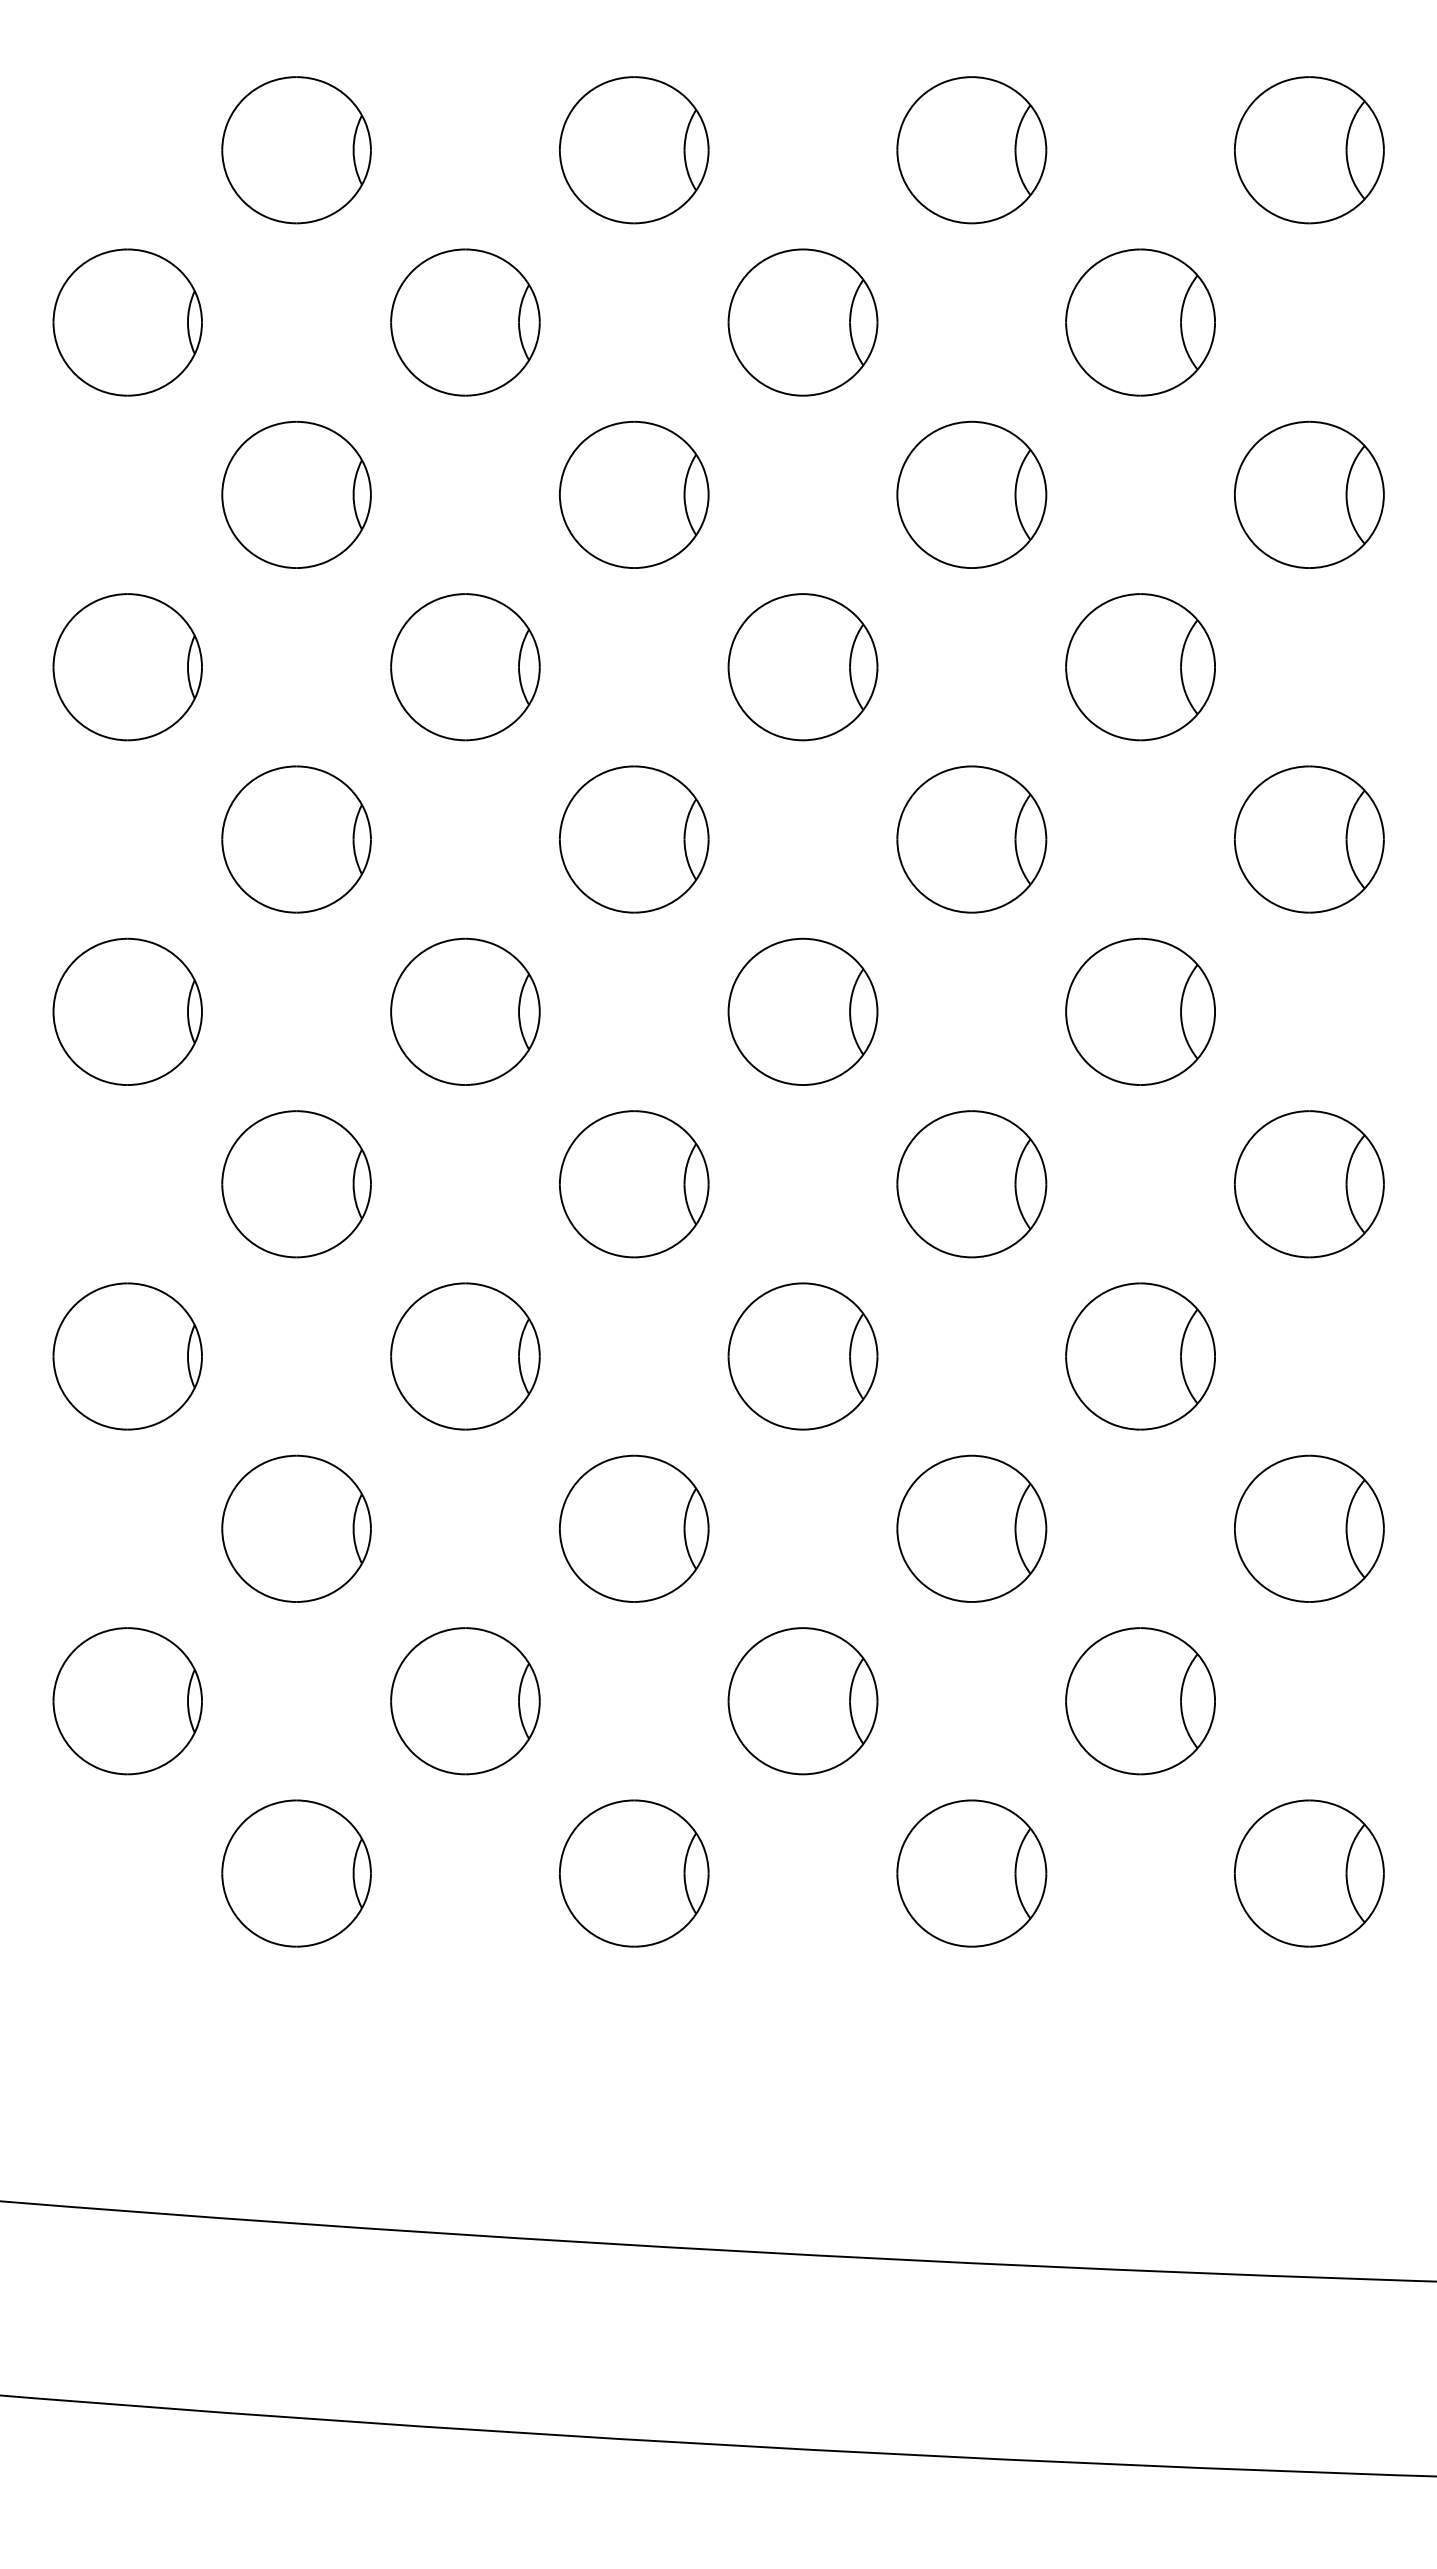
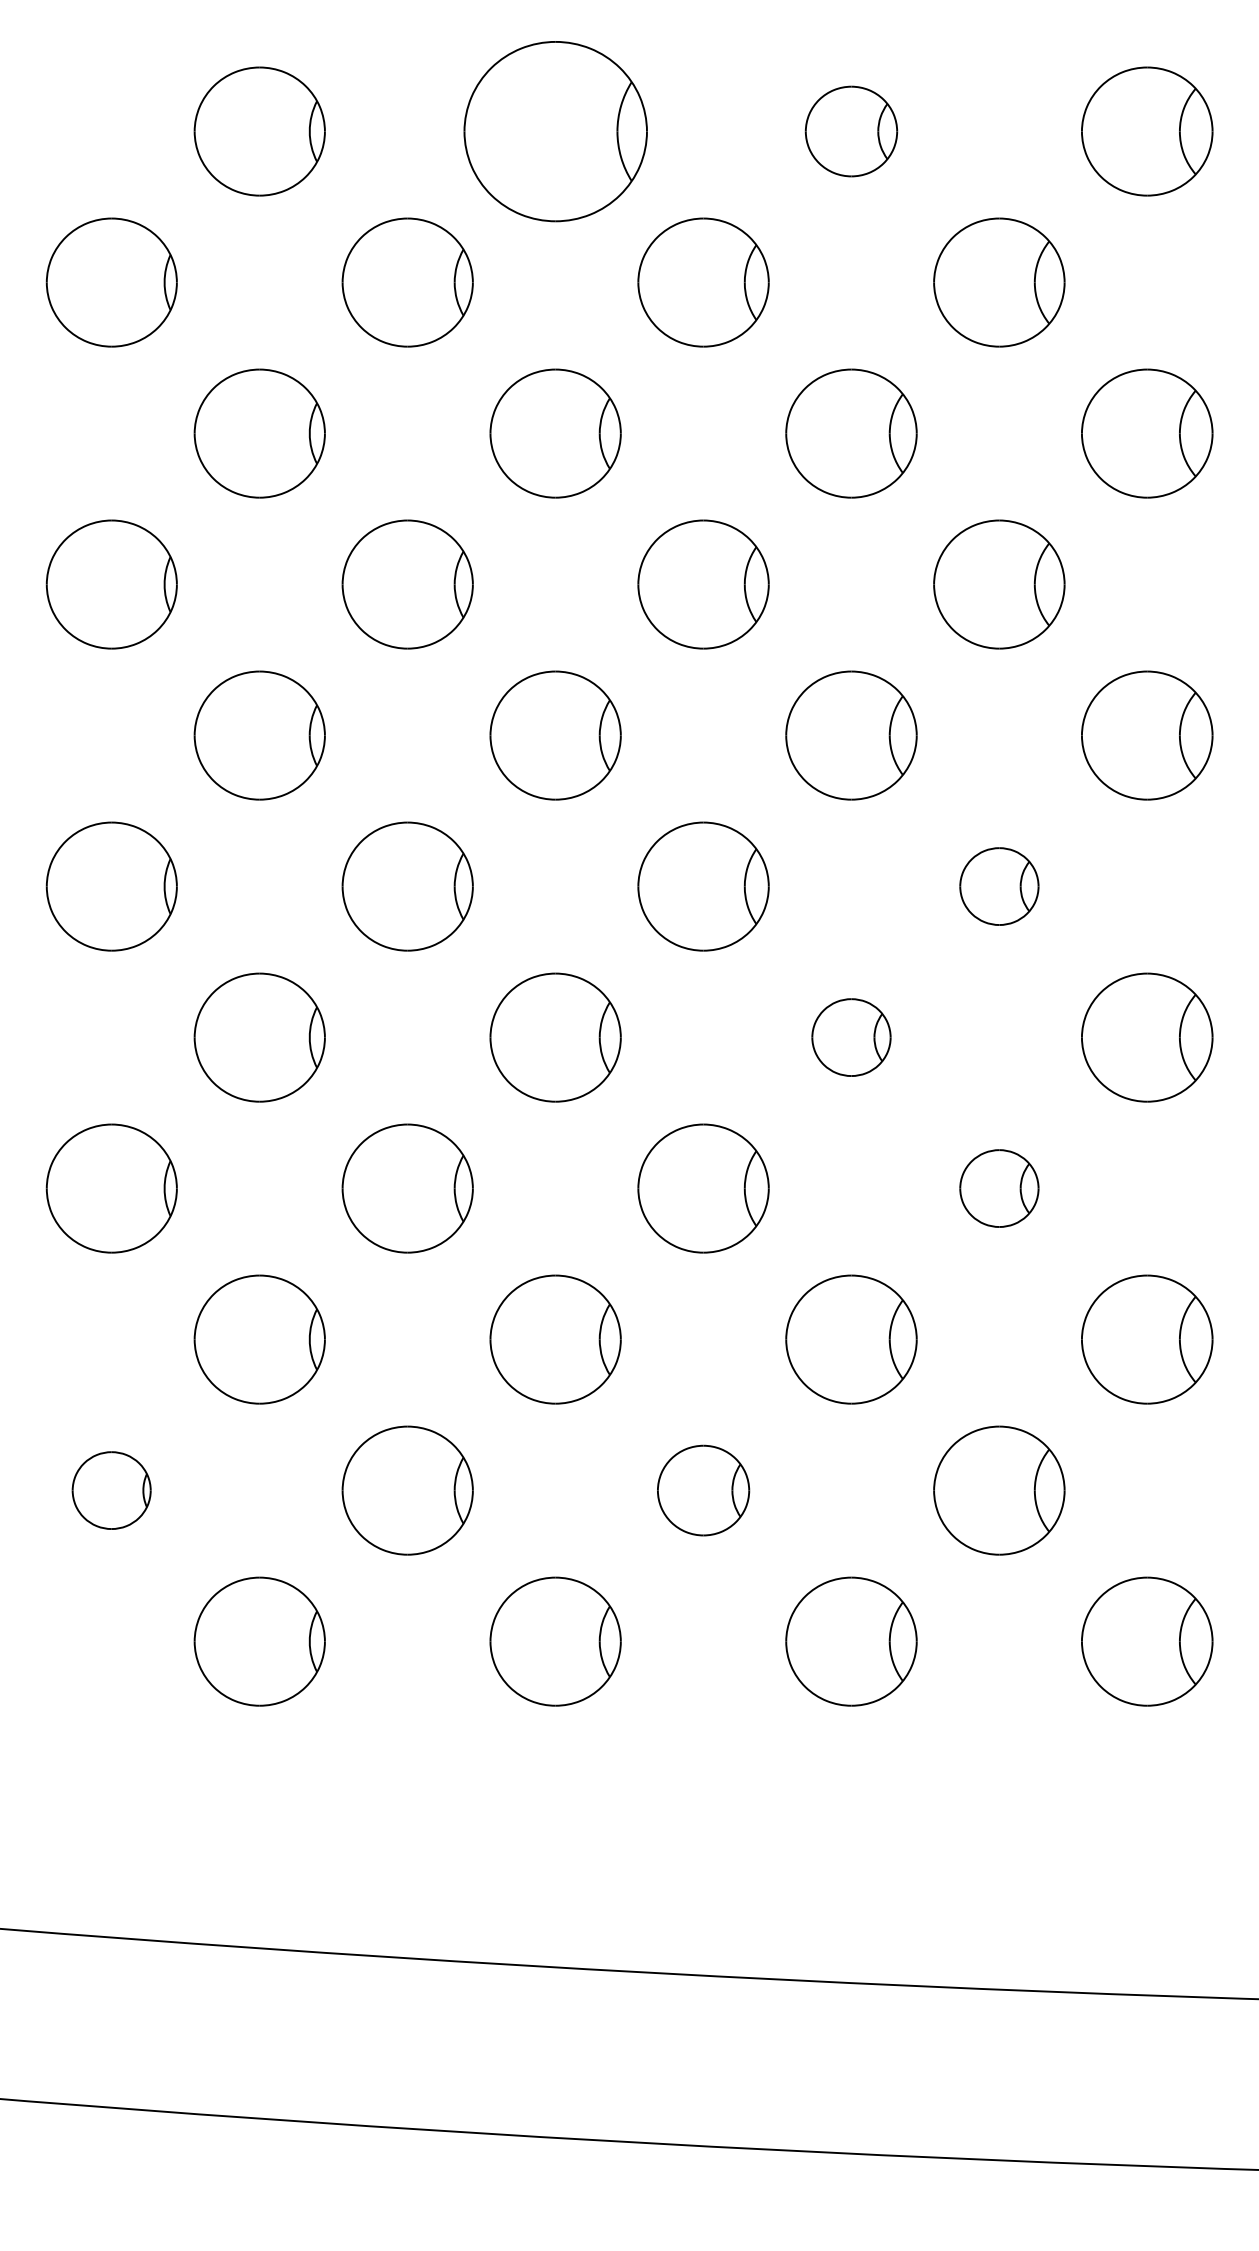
part: (634, 150) -> (555, 131), size x1.4
part: (971, 150) -> (851, 131), size x0.7
part: (1140, 1011) -> (999, 886), size x0.6
part: (971, 1184) -> (851, 1037), size x0.6
part: (1140, 1356) -> (999, 1188), size x0.6
part: (127, 1701) -> (111, 1490), size x0.6
part: (802, 1701) -> (703, 1490), size x0.7

